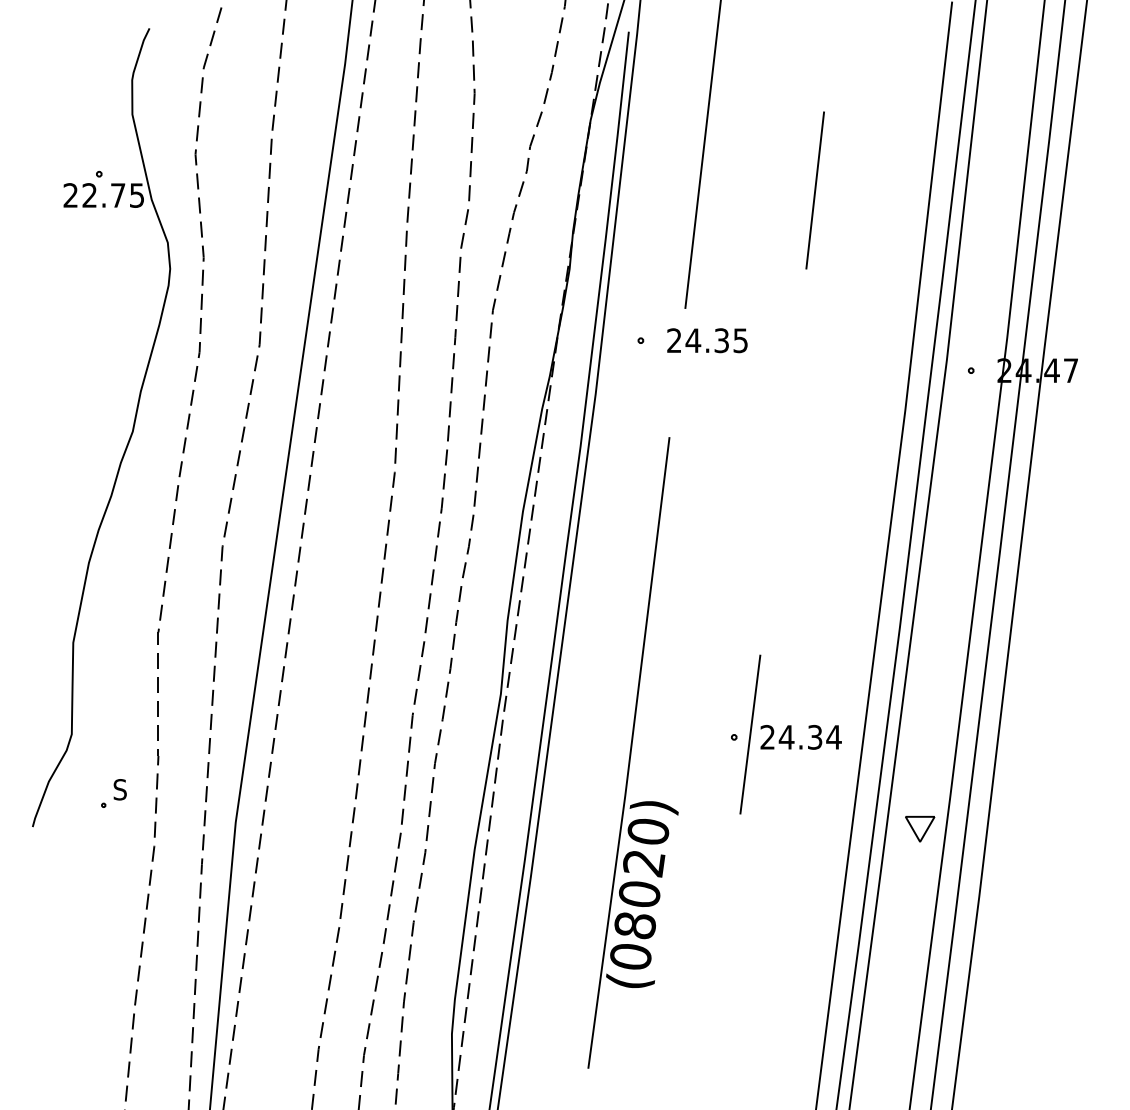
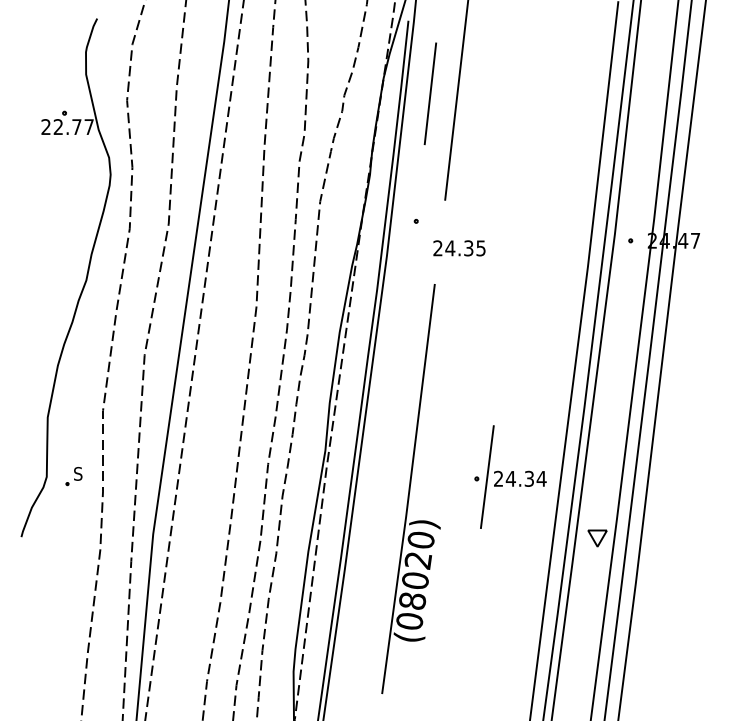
line: (815, 189) -> (430, 93), moved
text: (136, 196) -> (88, 127), 22.75 -> 22.77
text: (707, 340) -> (459, 248), moved
part: (112, 793) -> (73, 476), moved

